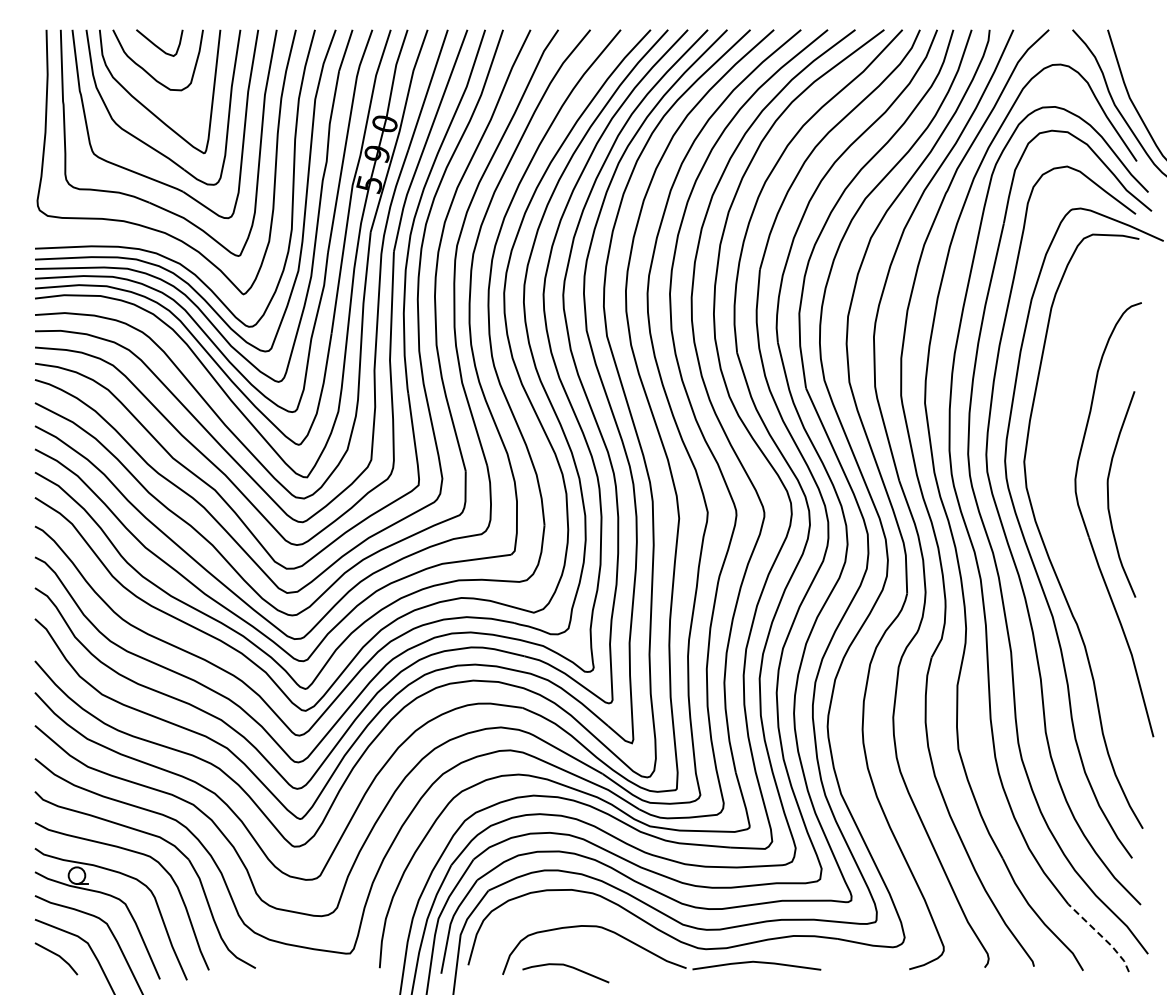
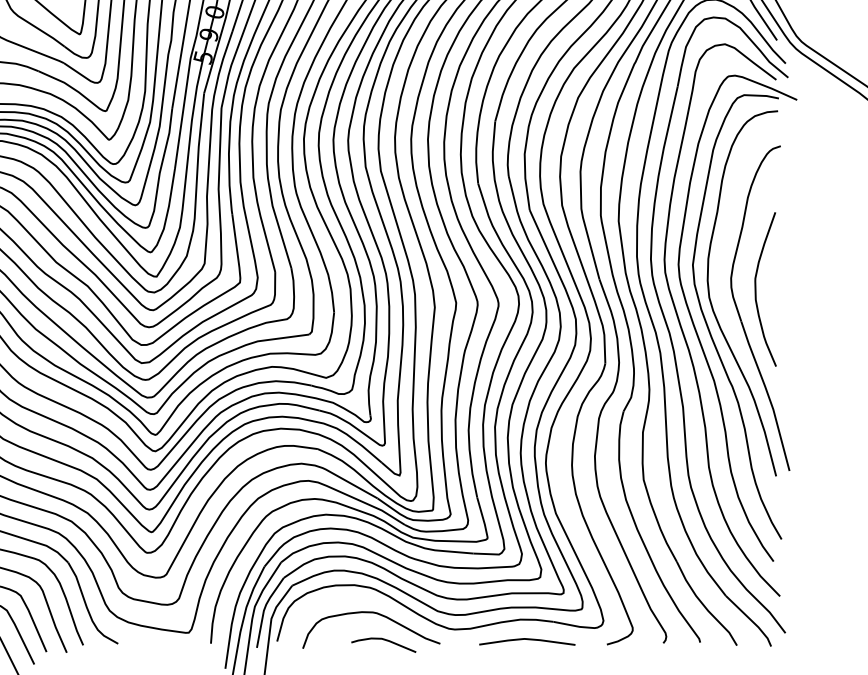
curve: (1048, 508) -> (711, 299), added
line: (1101, 936) -> (750, 620), dashed -> solid
line: (758, 963) -> (528, 640), moved
curve: (568, 967) -> (385, 640), moved

